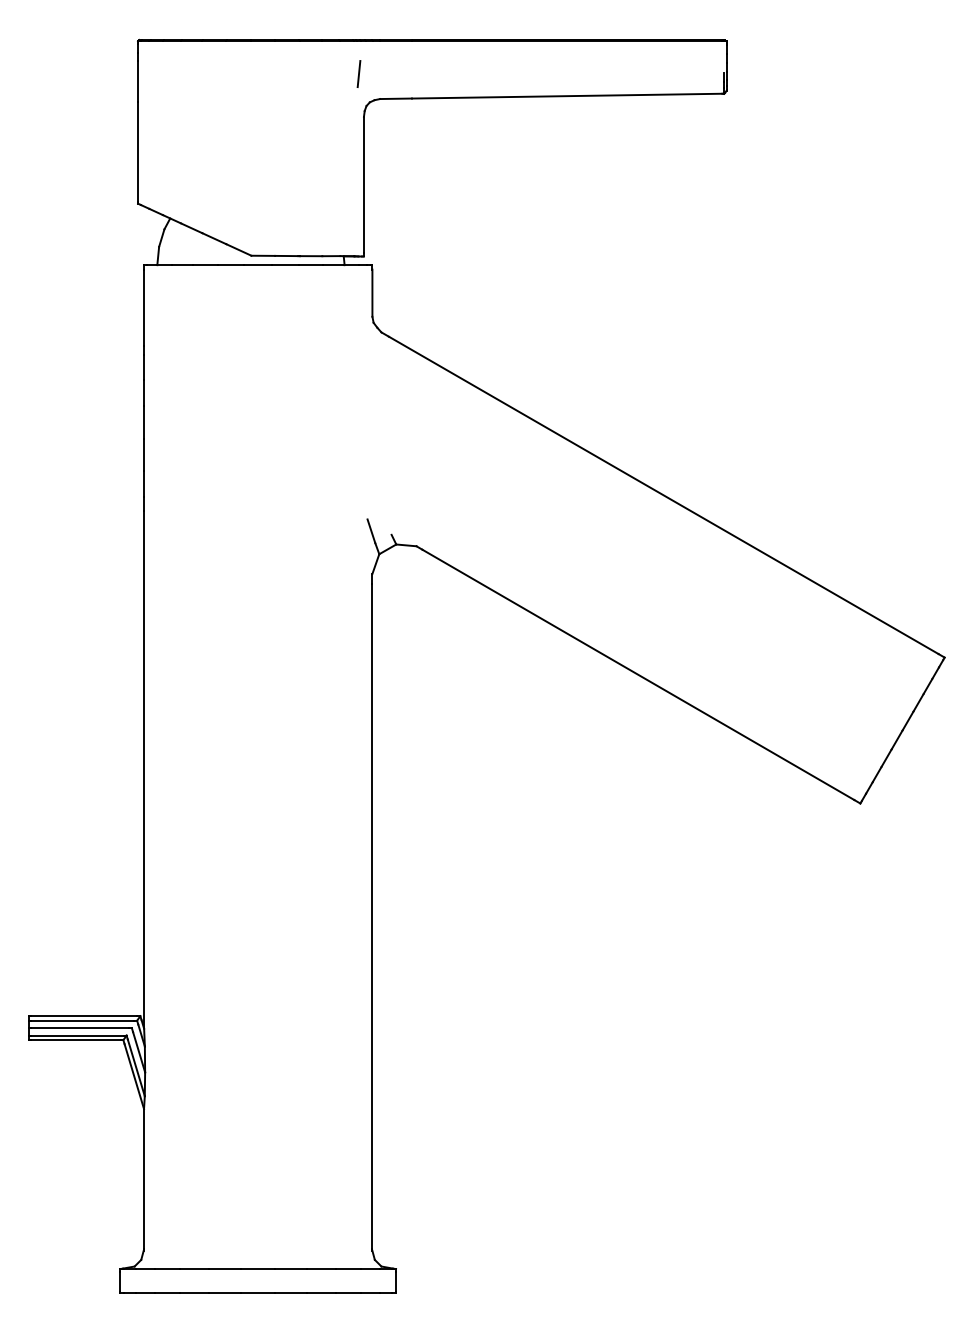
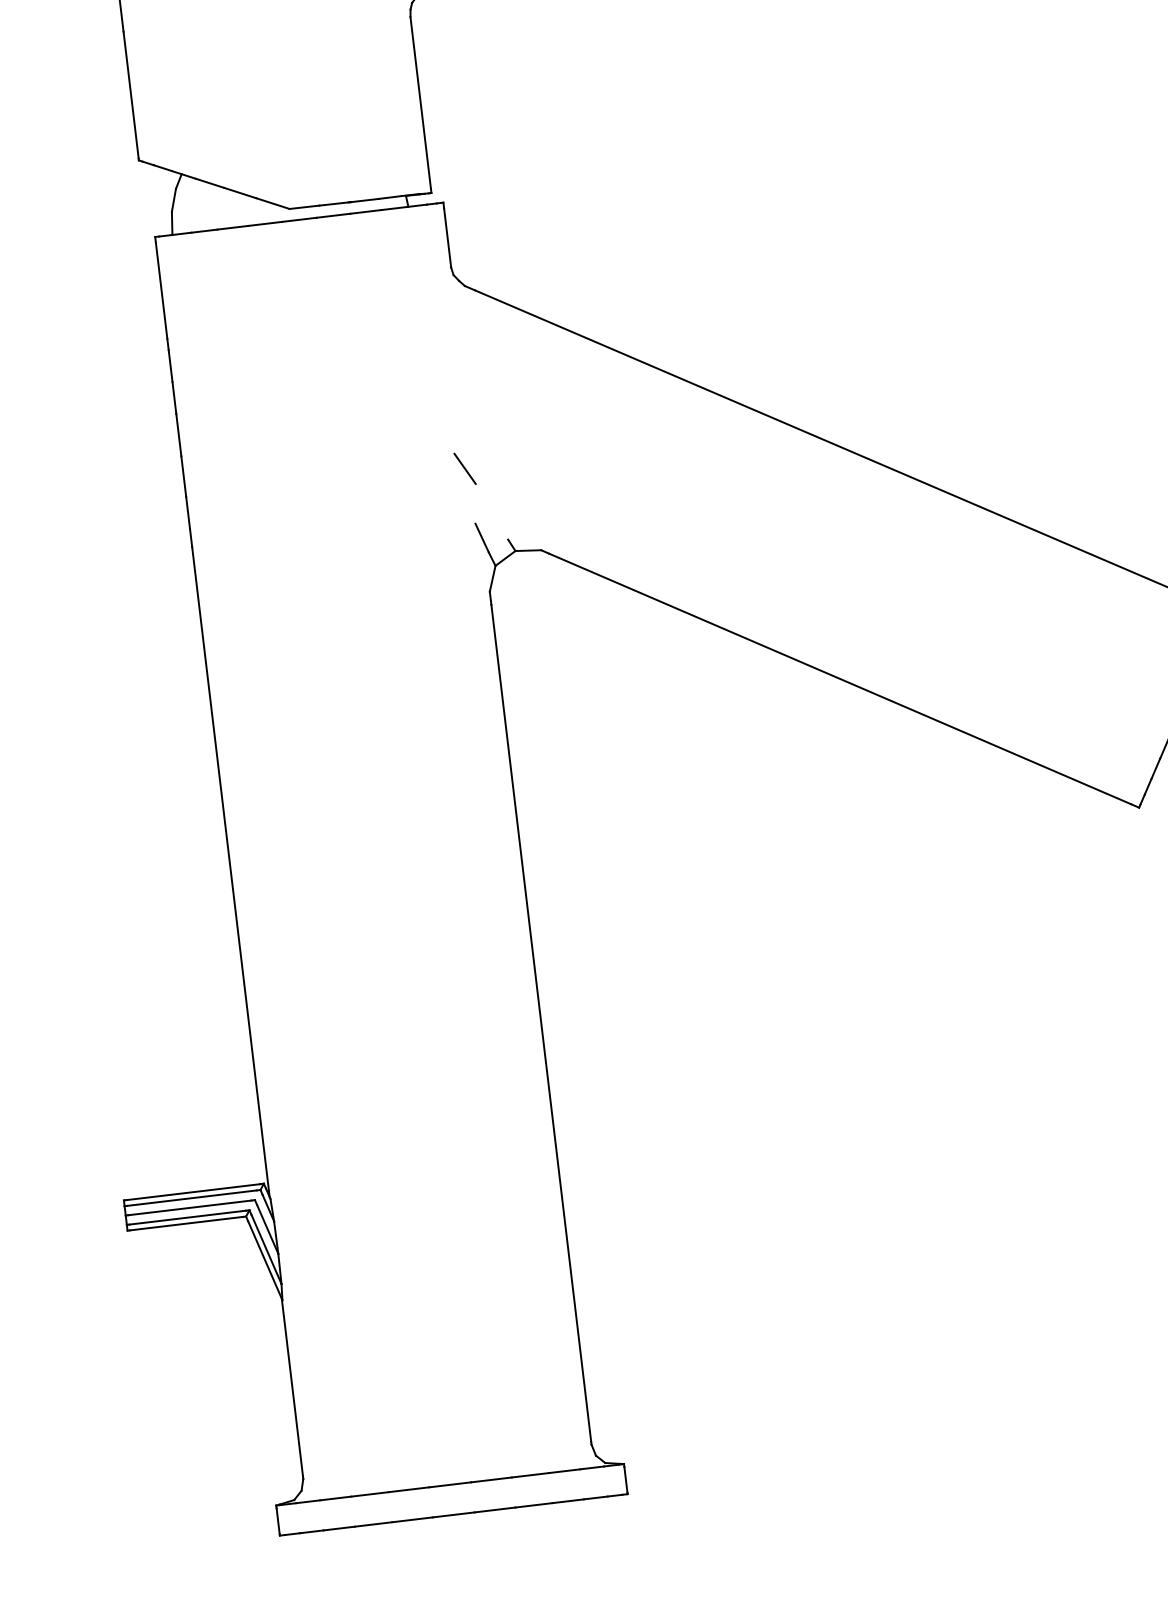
line: (364, 475) -> (465, 468), added

